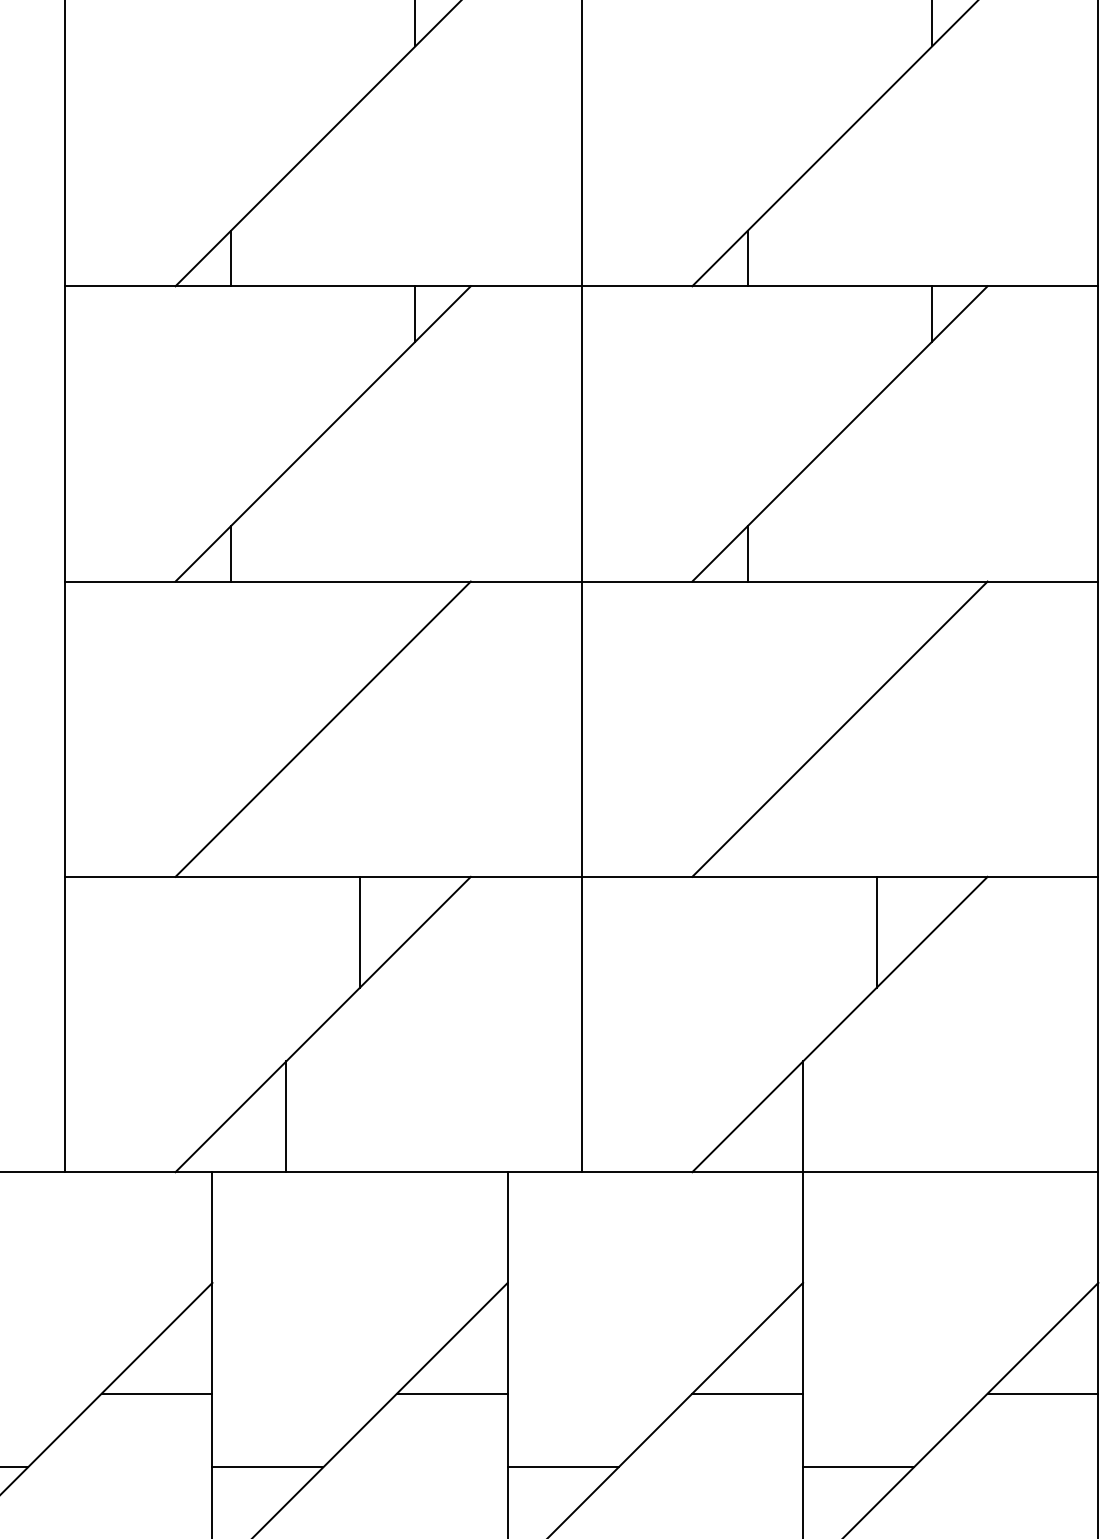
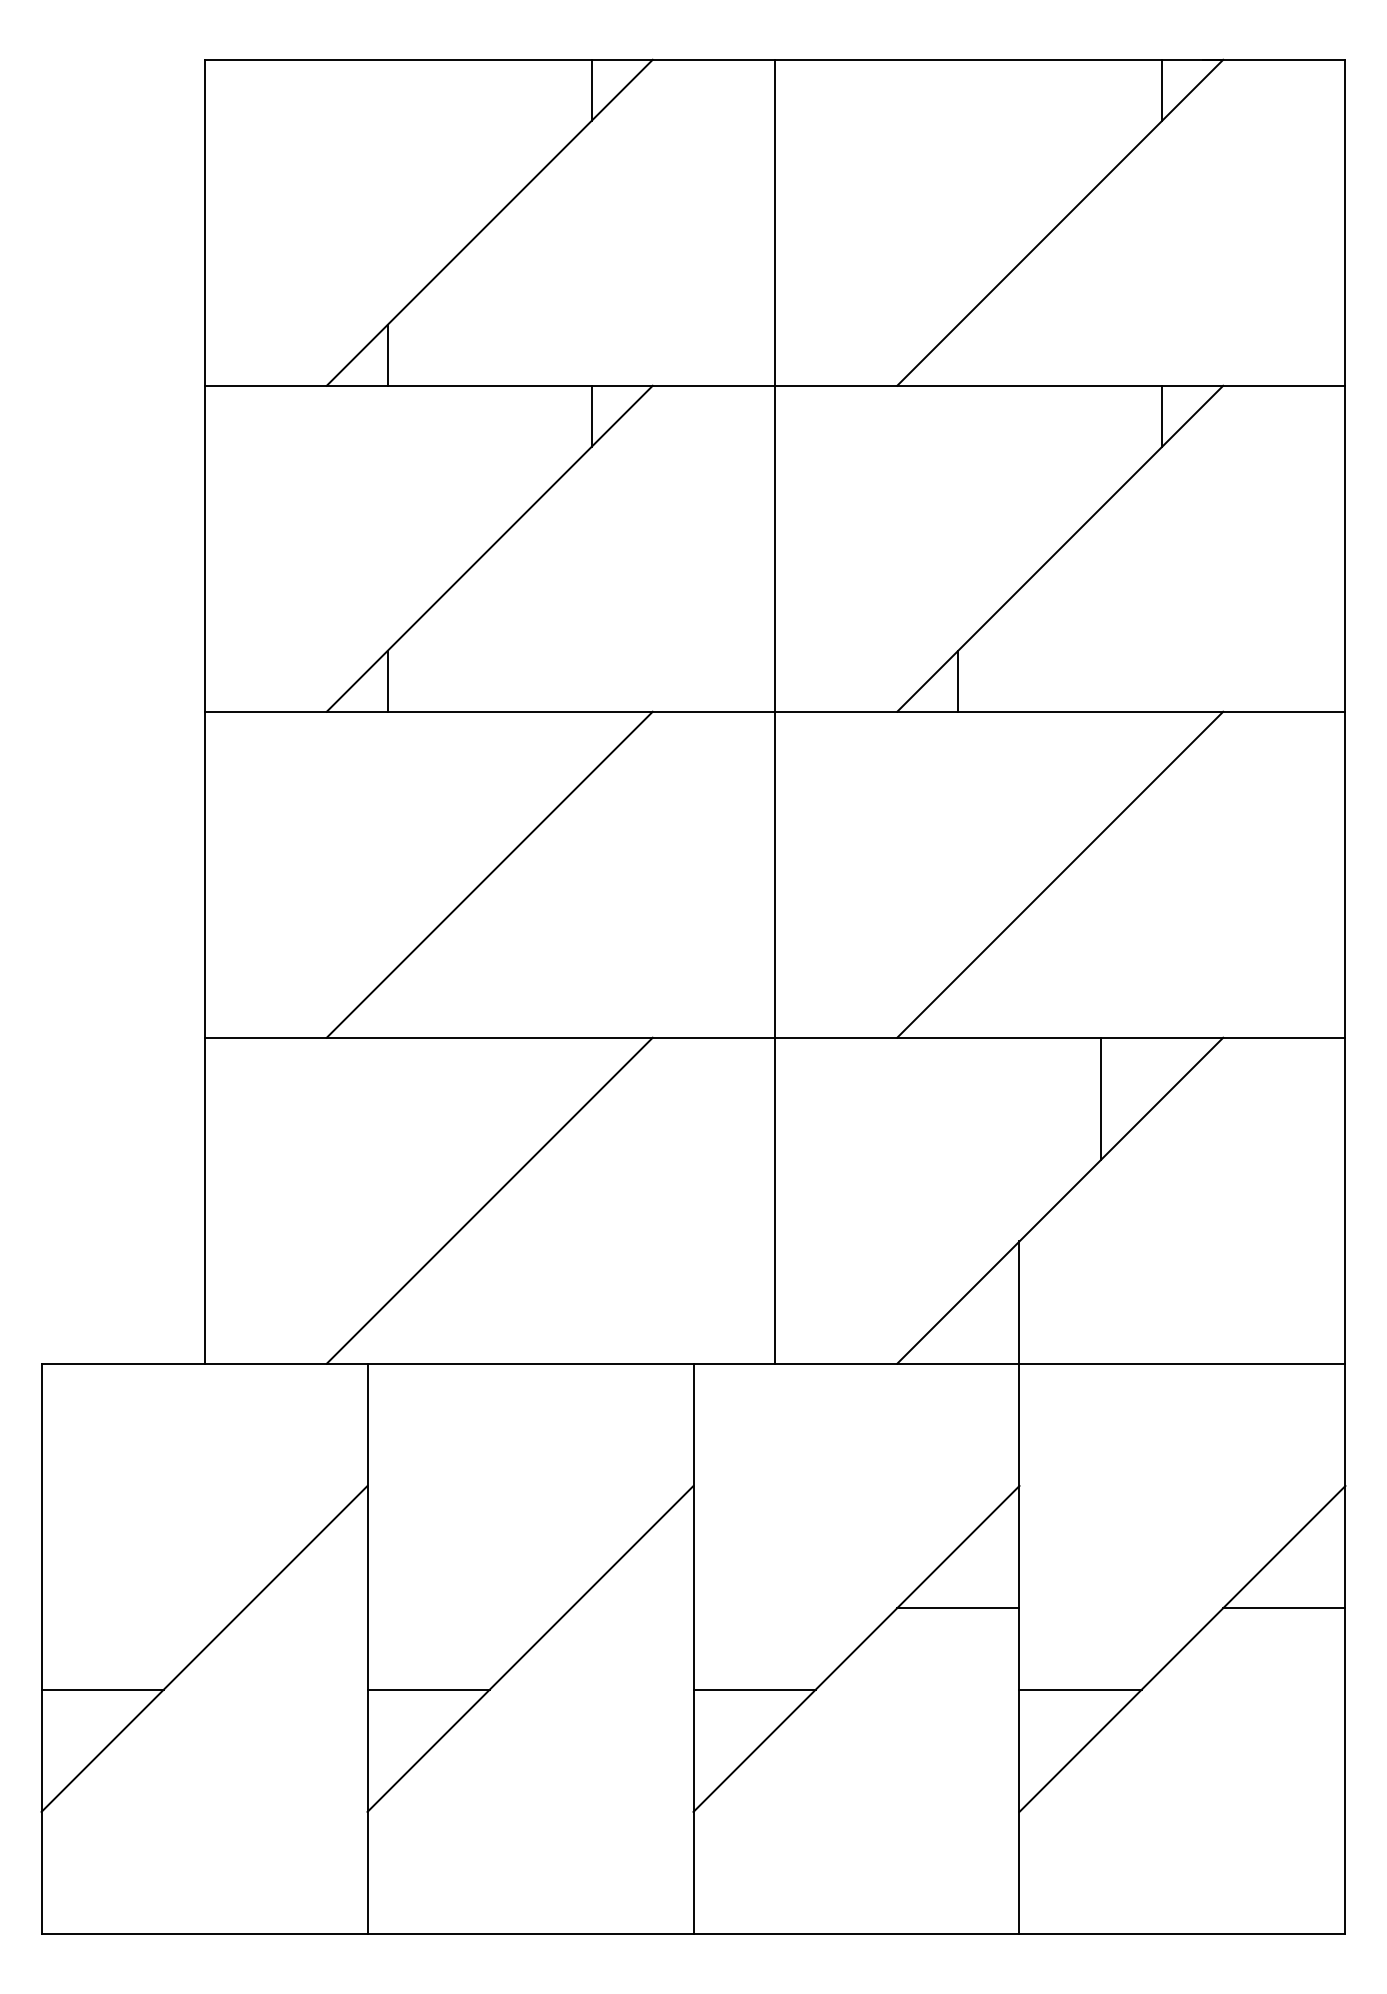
line: (747, 257) -> (958, 354), removed
line: (360, 931) -> (530, 1098), removed
line: (286, 1116) -> (449, 1302), removed
line: (157, 1393) -> (306, 1608), removed
line: (452, 1393) -> (632, 1608), removed

